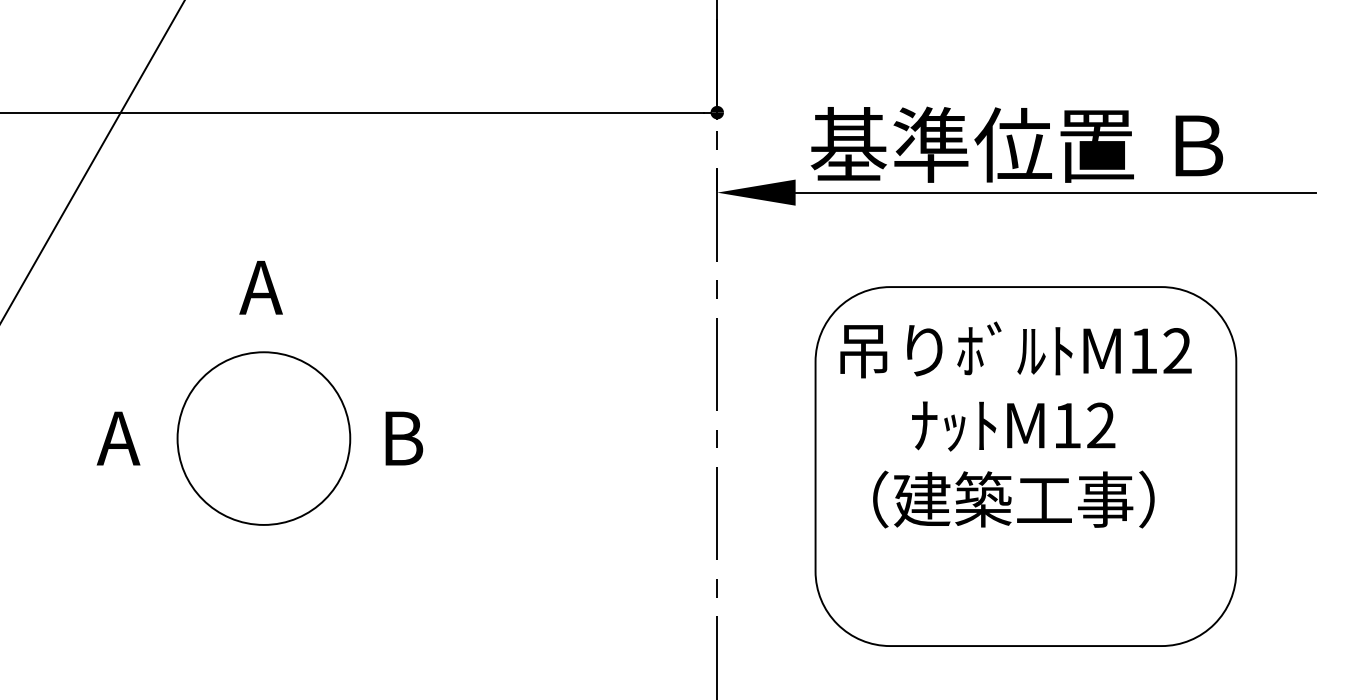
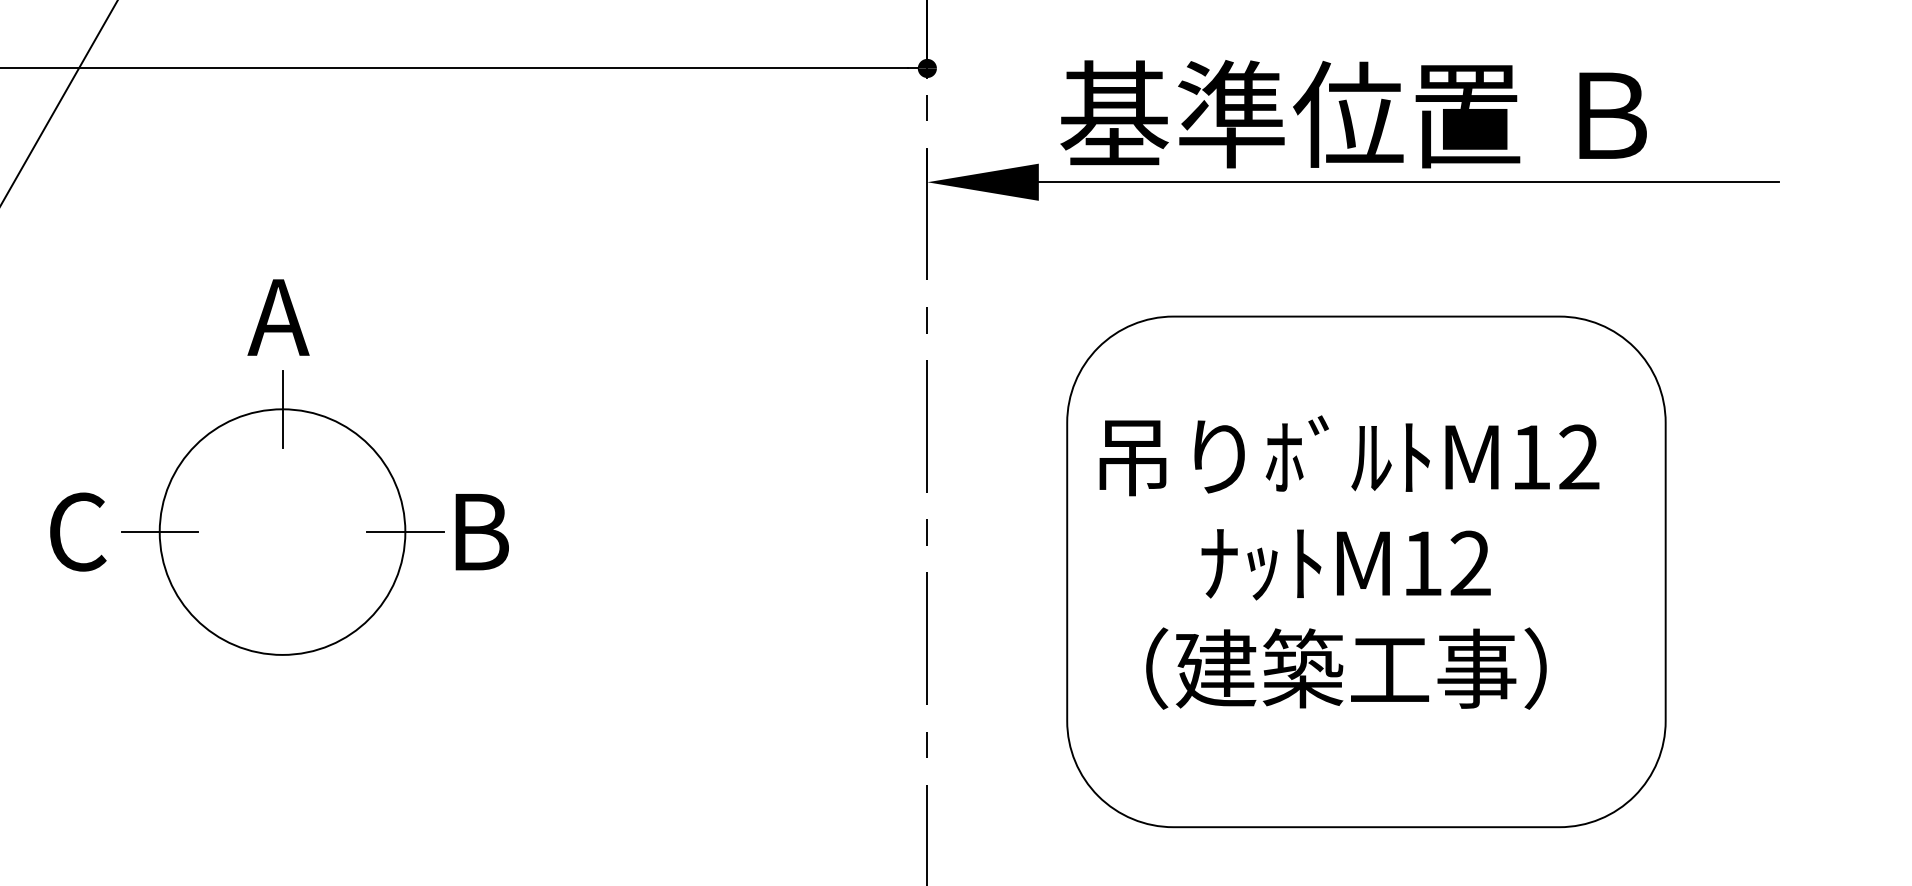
line: (263, 352) -> (281, 409), added
text: (1015, 424) -> (1348, 561), moved
text: (118, 438) -> (75, 531), A -> C
line: (177, 438) -> (159, 531), added
line: (350, 438) -> (405, 531), added

